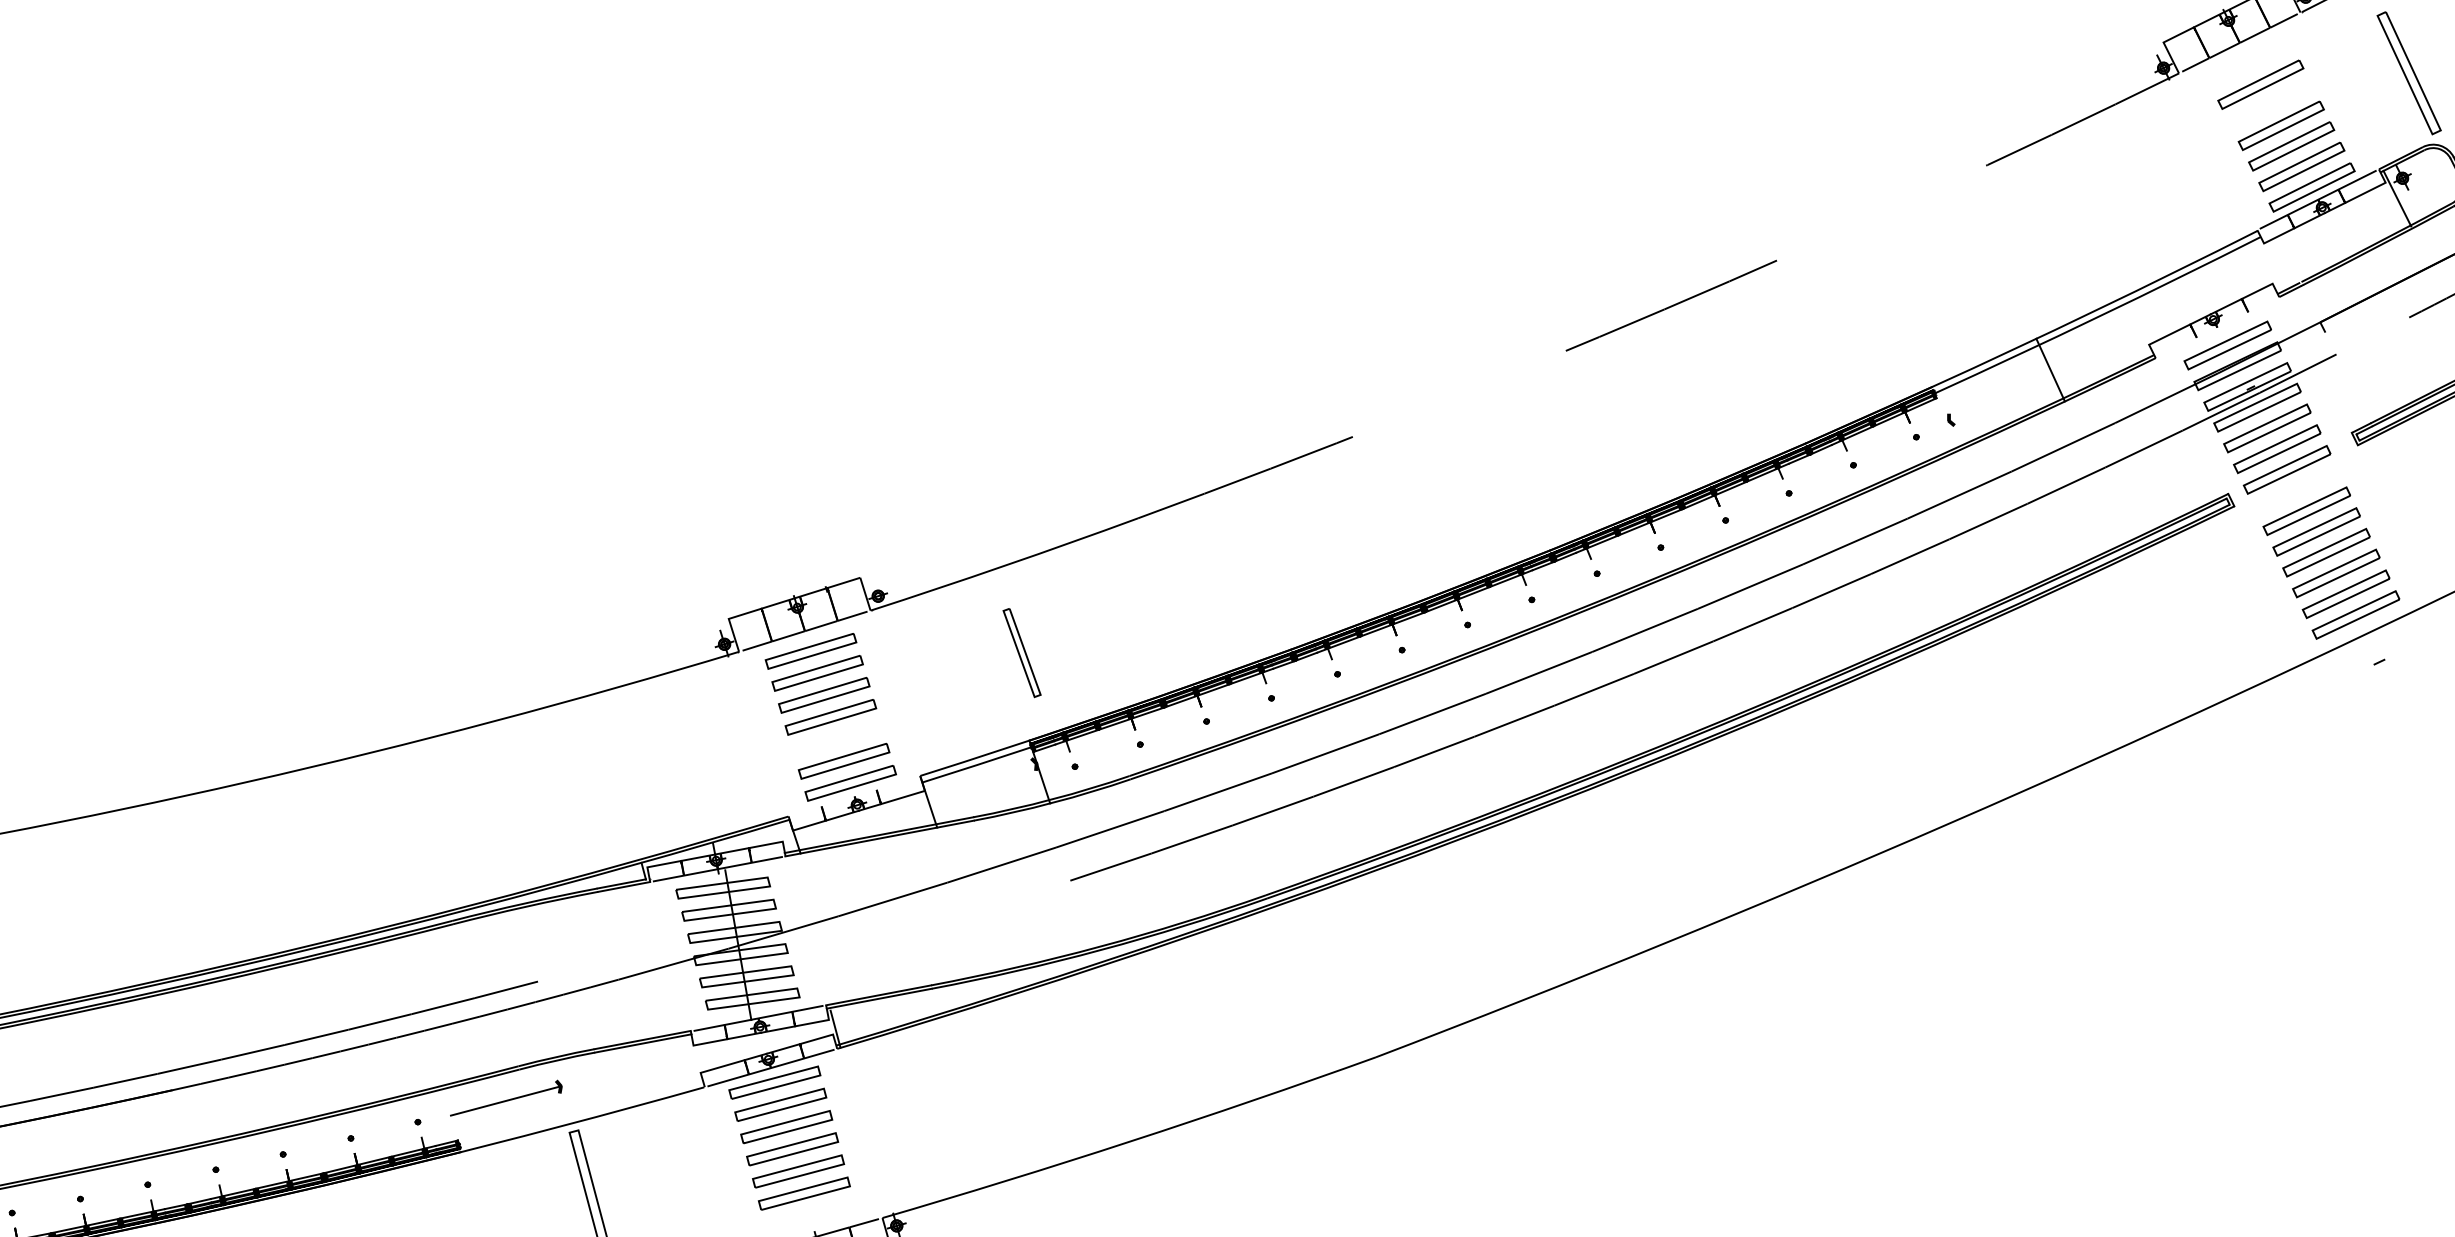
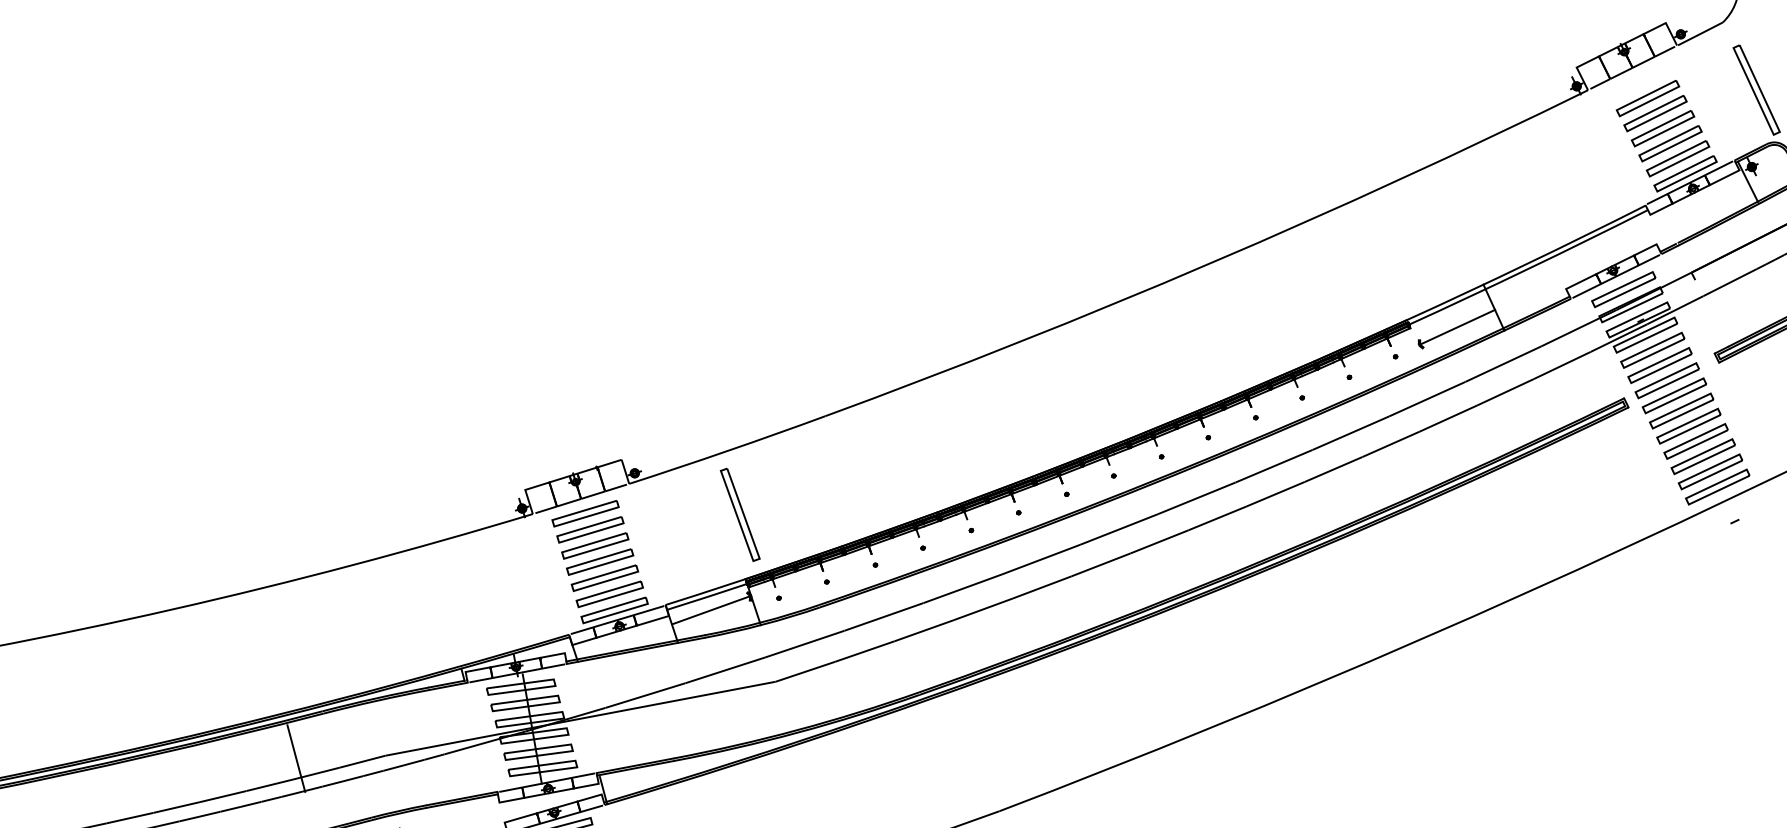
part: (2270, 105) -> (1655, 113), added
arc: (1664, 309) -> (1211, 263), dashed -> solid
line: (2217, 327) -> (1616, 276), added
line: (2372, 335) -> (1729, 282), added
line: (2000, 396) -> (1457, 326), added
part: (2296, 490) -> (1674, 395), added
part: (1021, 652) -> (739, 514), size x1.43
part: (837, 738) -> (604, 577), added
line: (982, 782) -> (711, 609), added
line: (854, 796) -> (617, 620), added
line: (804, 930) -> (580, 718), added
line: (415, 985) -> (295, 758), added

